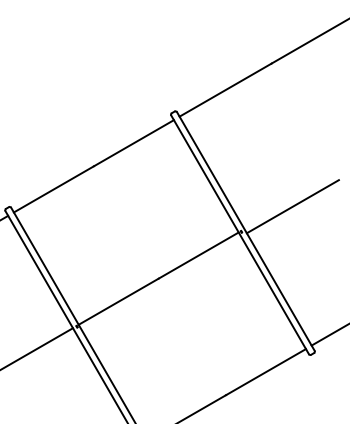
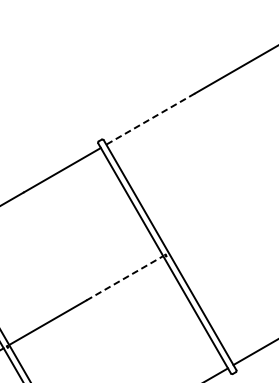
line: (225, 90) -> (150, 119), solid -> dashed
line: (292, 206) -> (215, 231), removed
line: (199, 255) -> (125, 278), solid -> dashed

